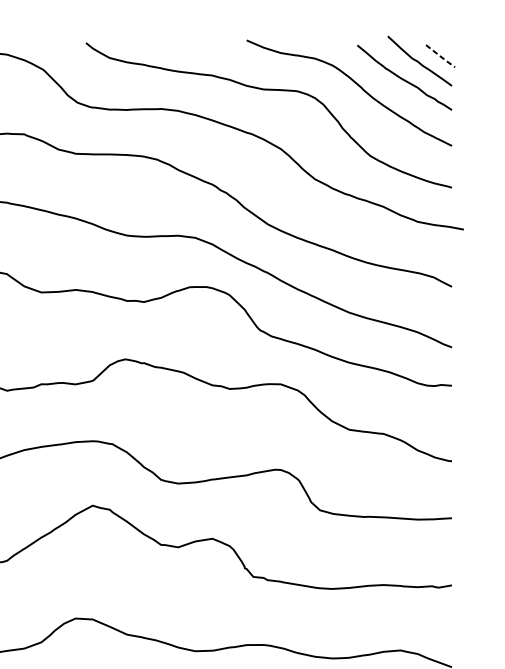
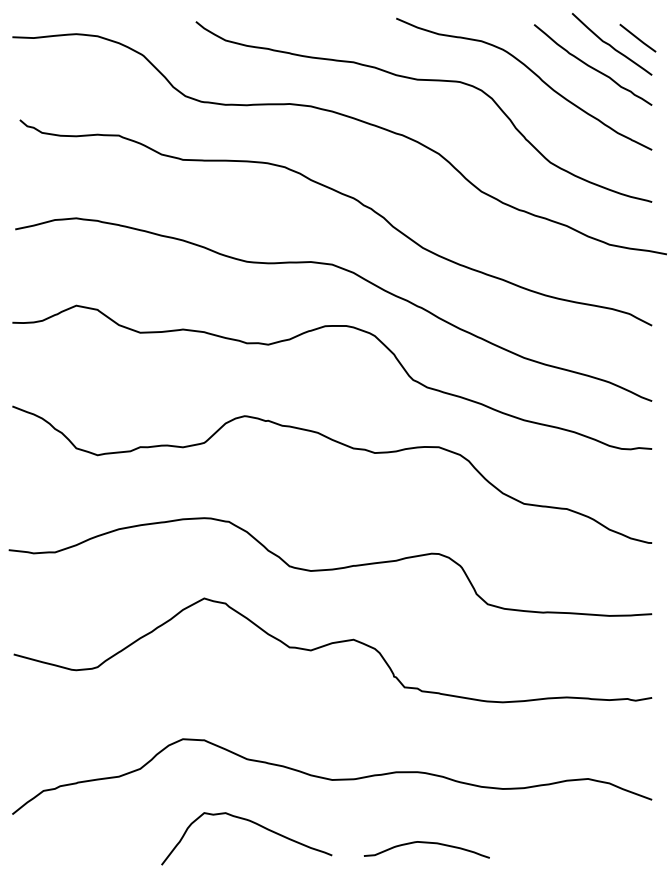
line: (441, 56) -> (638, 38), dashed -> solid

